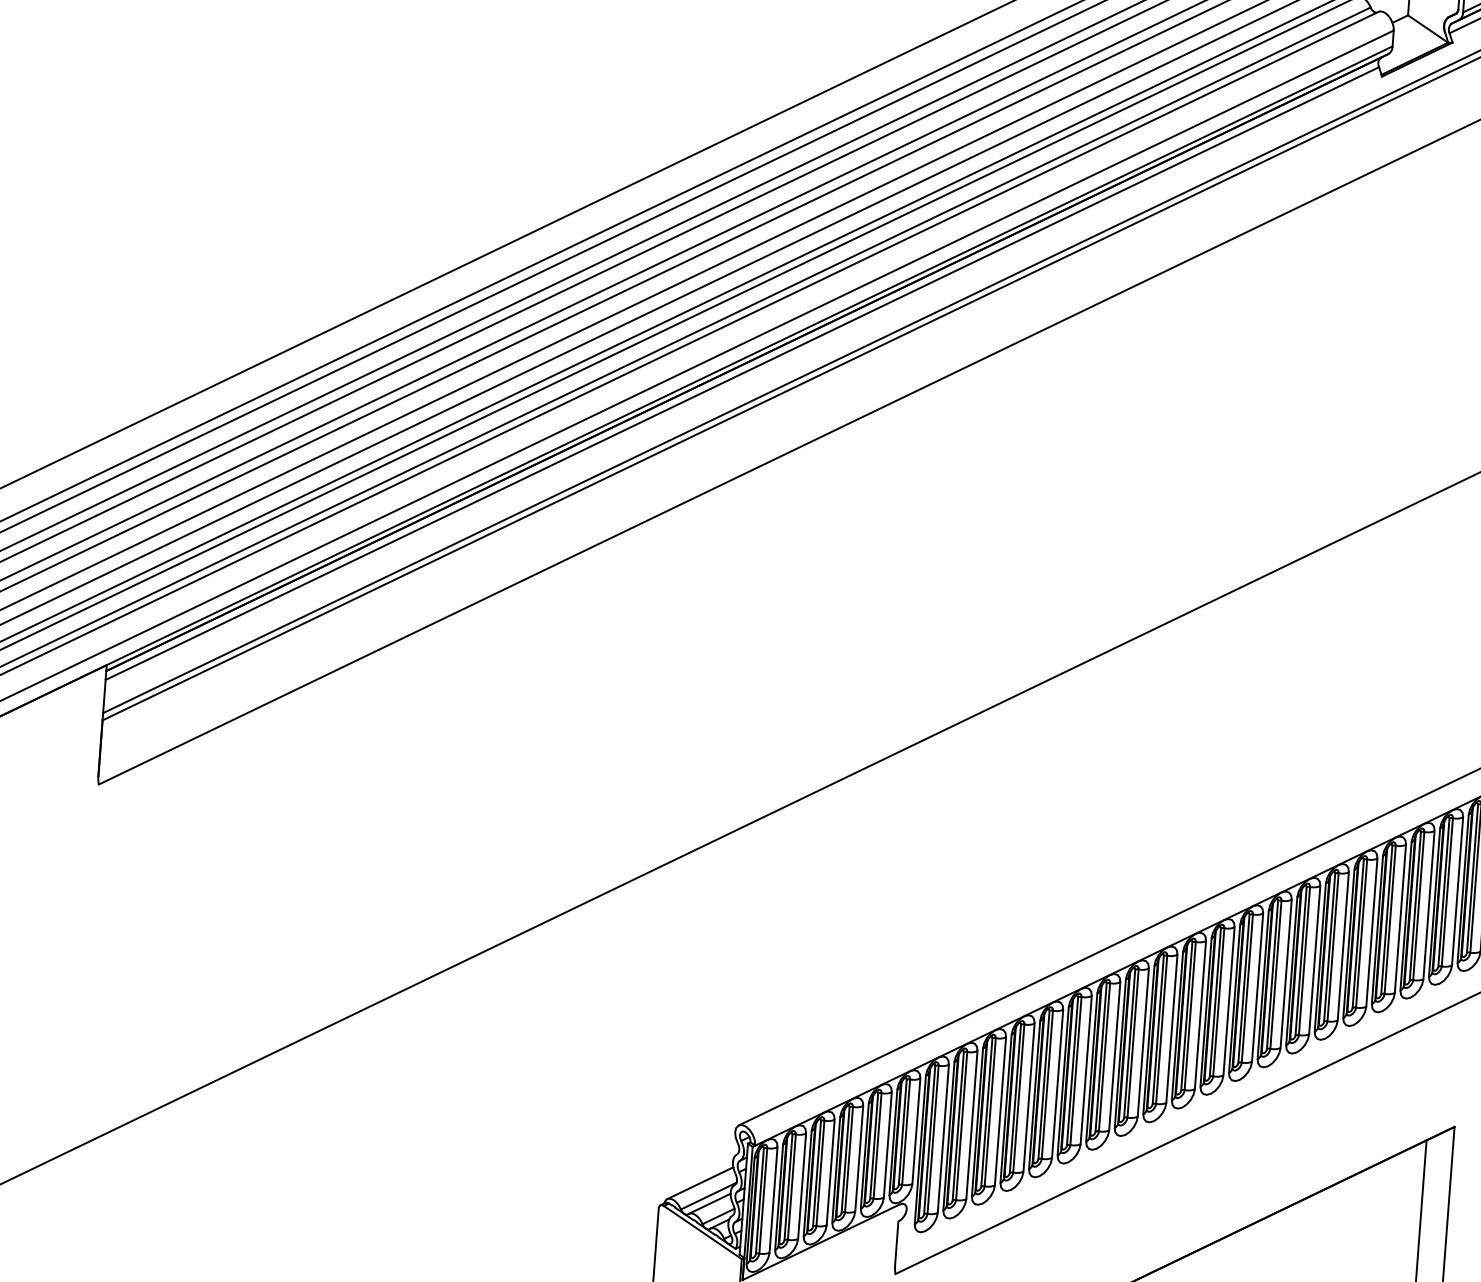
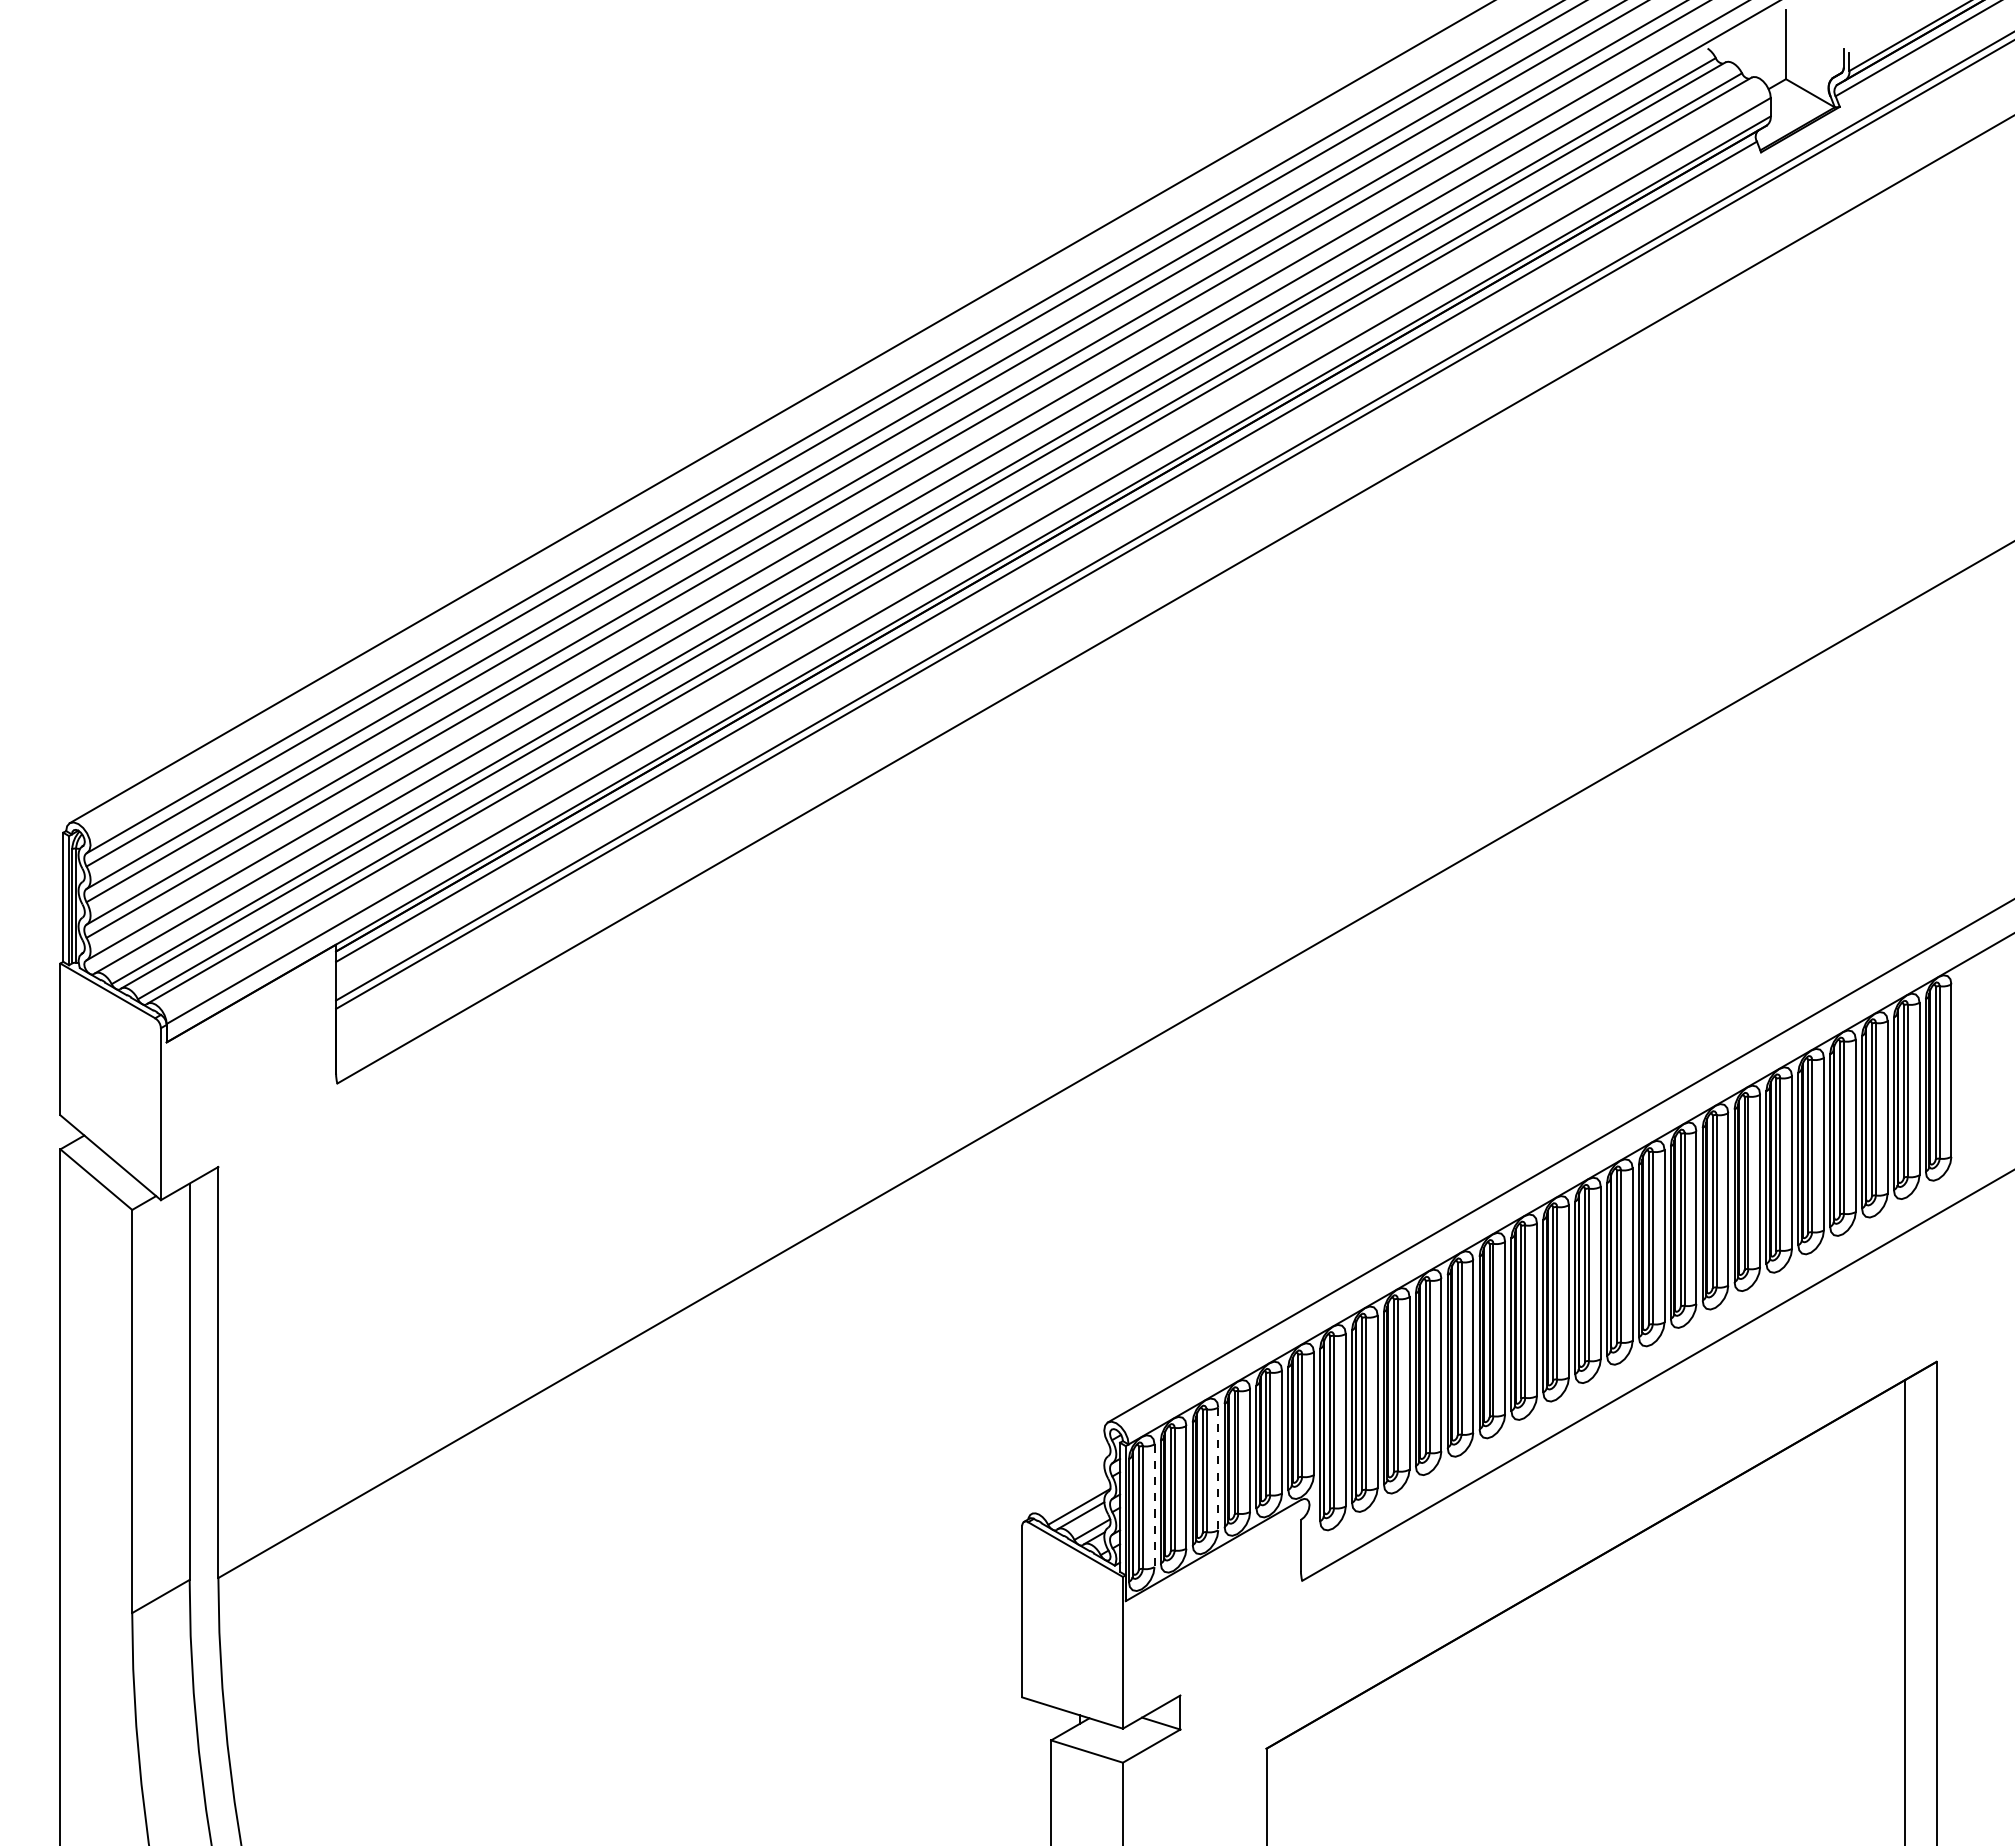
line: (830, 1172) -> (1218, 1469), solid -> dashed
line: (700, 1183) -> (1068, 1492), removed
line: (773, 1200) -> (1154, 1506), solid -> dashed

